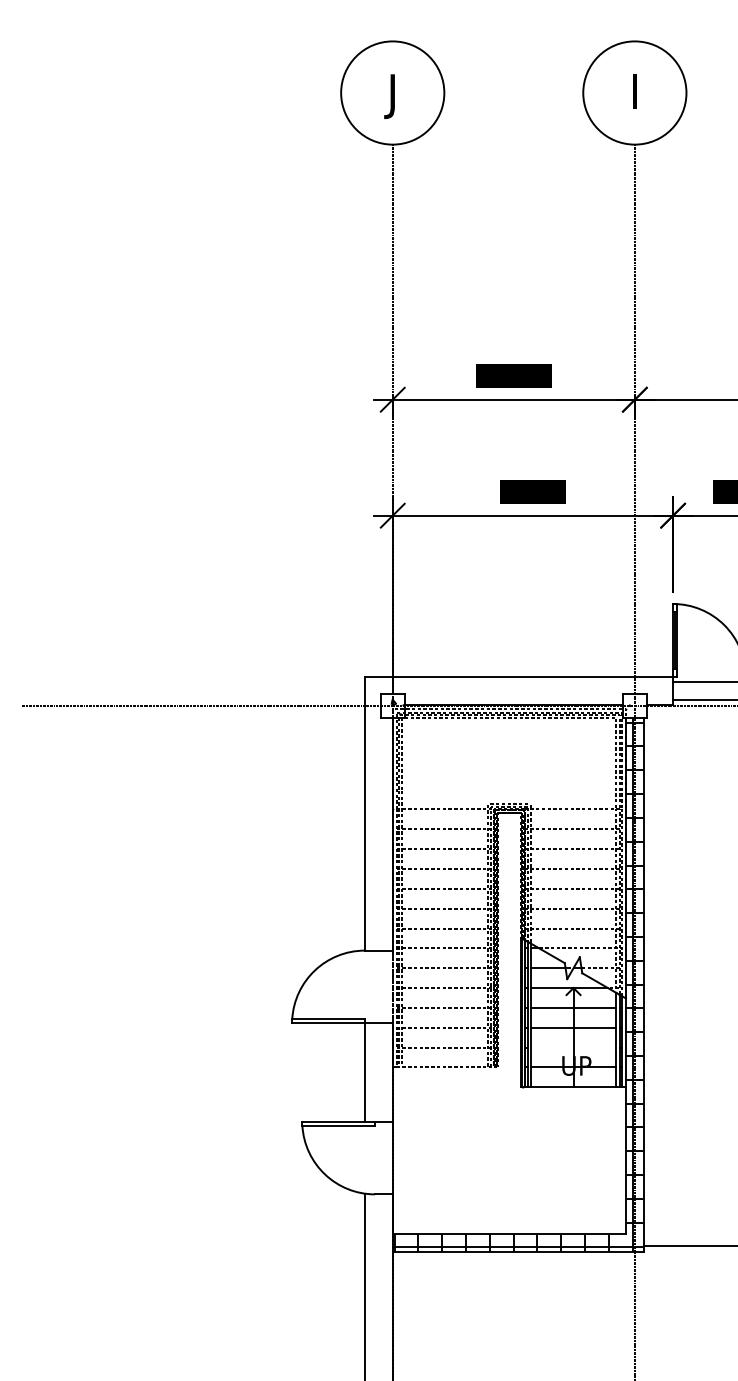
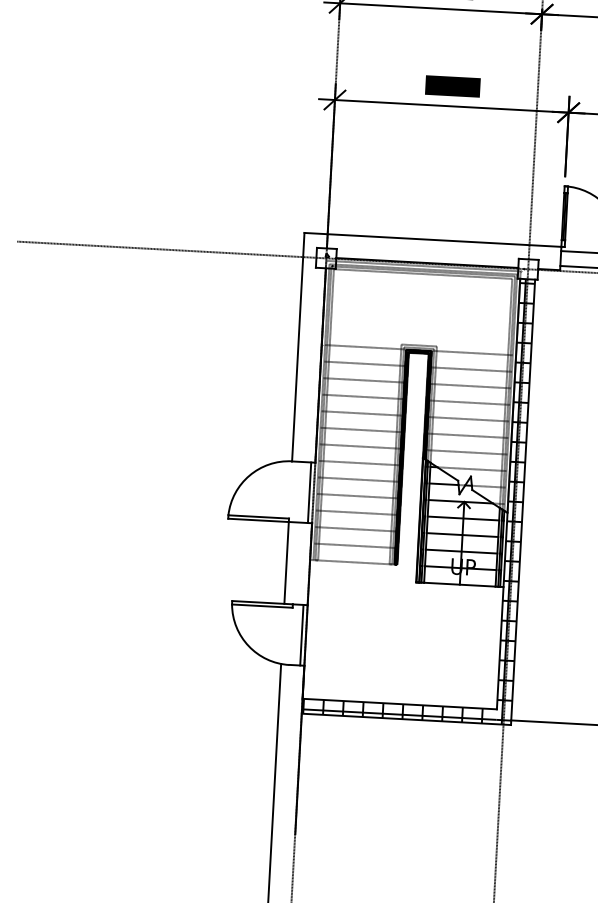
line: (387, 986) -> (309, 492), added
line: (573, 1047) -> (461, 551), added
line: (387, 1157) -> (301, 634), added

